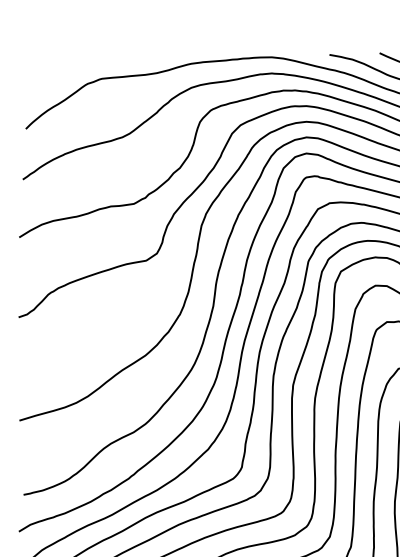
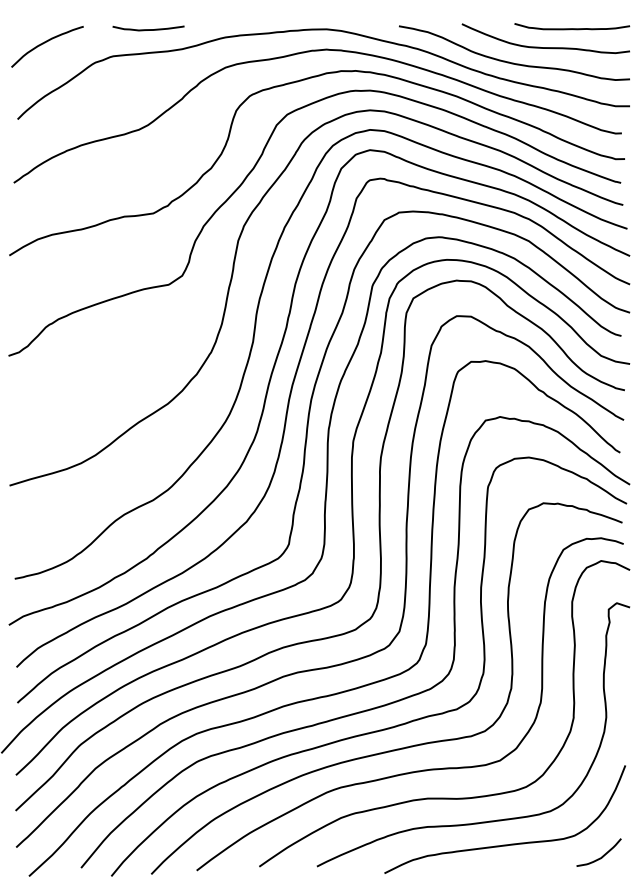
curve: (130, 57) -> (148, 29), added
curve: (48, 68) -> (45, 43), added

